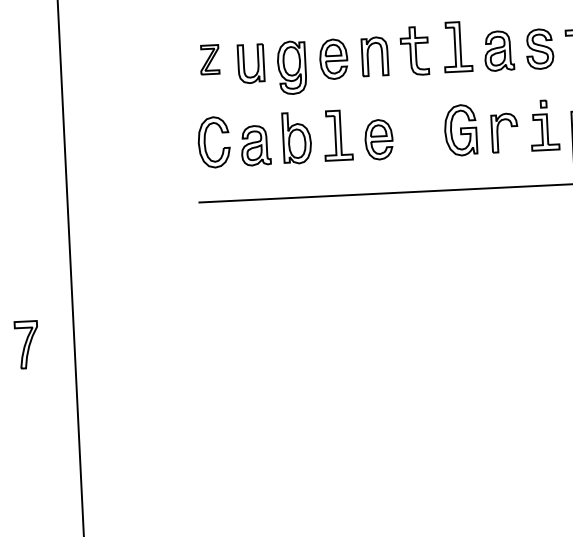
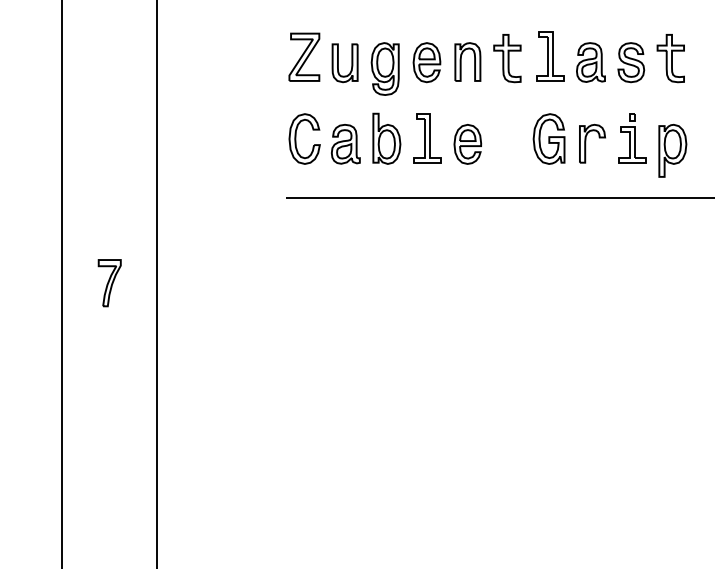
part: (209, 59) -> (304, 56), size x1.67
part: (26, 345) -> (109, 283), moved

